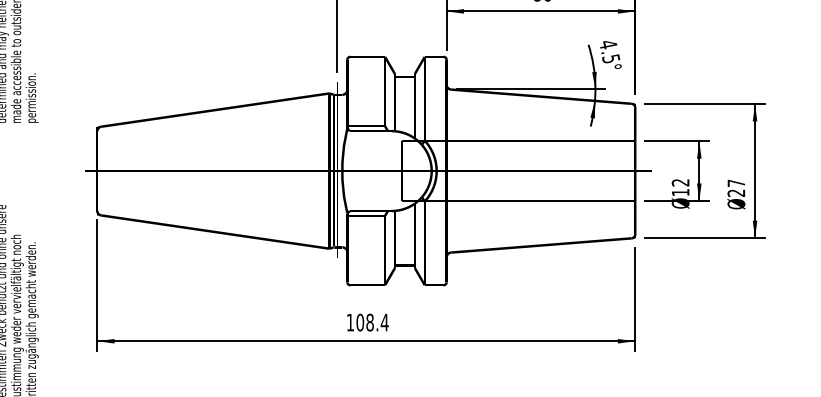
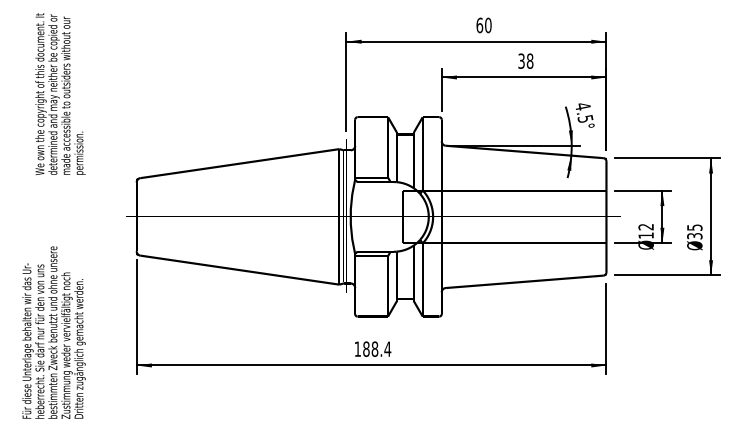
text: (736, 187) -> (694, 231), 27 -> 35
text: (360, 321) -> (366, 348), 108.4 -> 188.4

